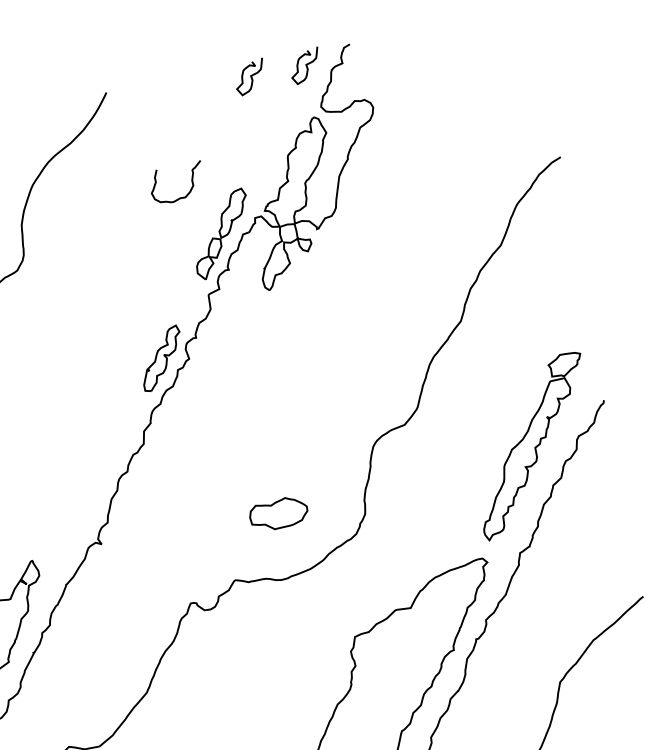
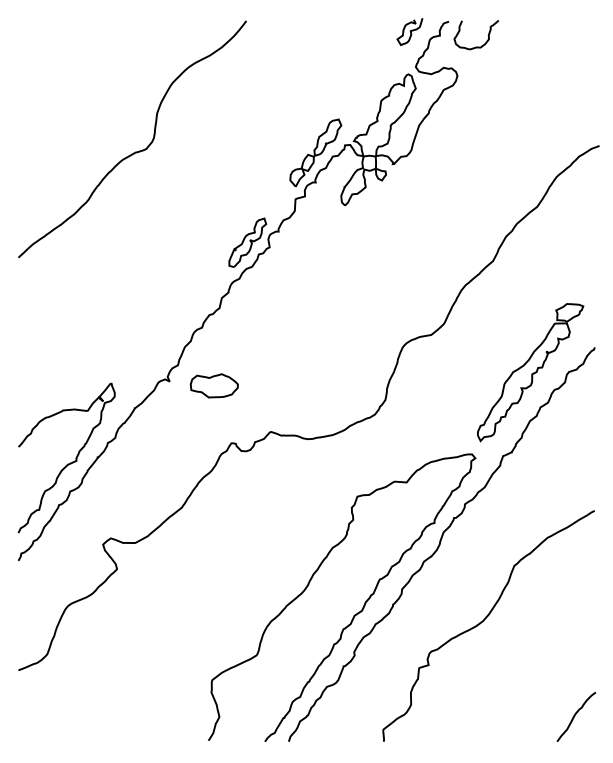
curve: (249, 76) -> (363, 31), removed
curve: (180, 197) -> (476, 46), moved
part: (277, 513) -> (213, 385), moved

